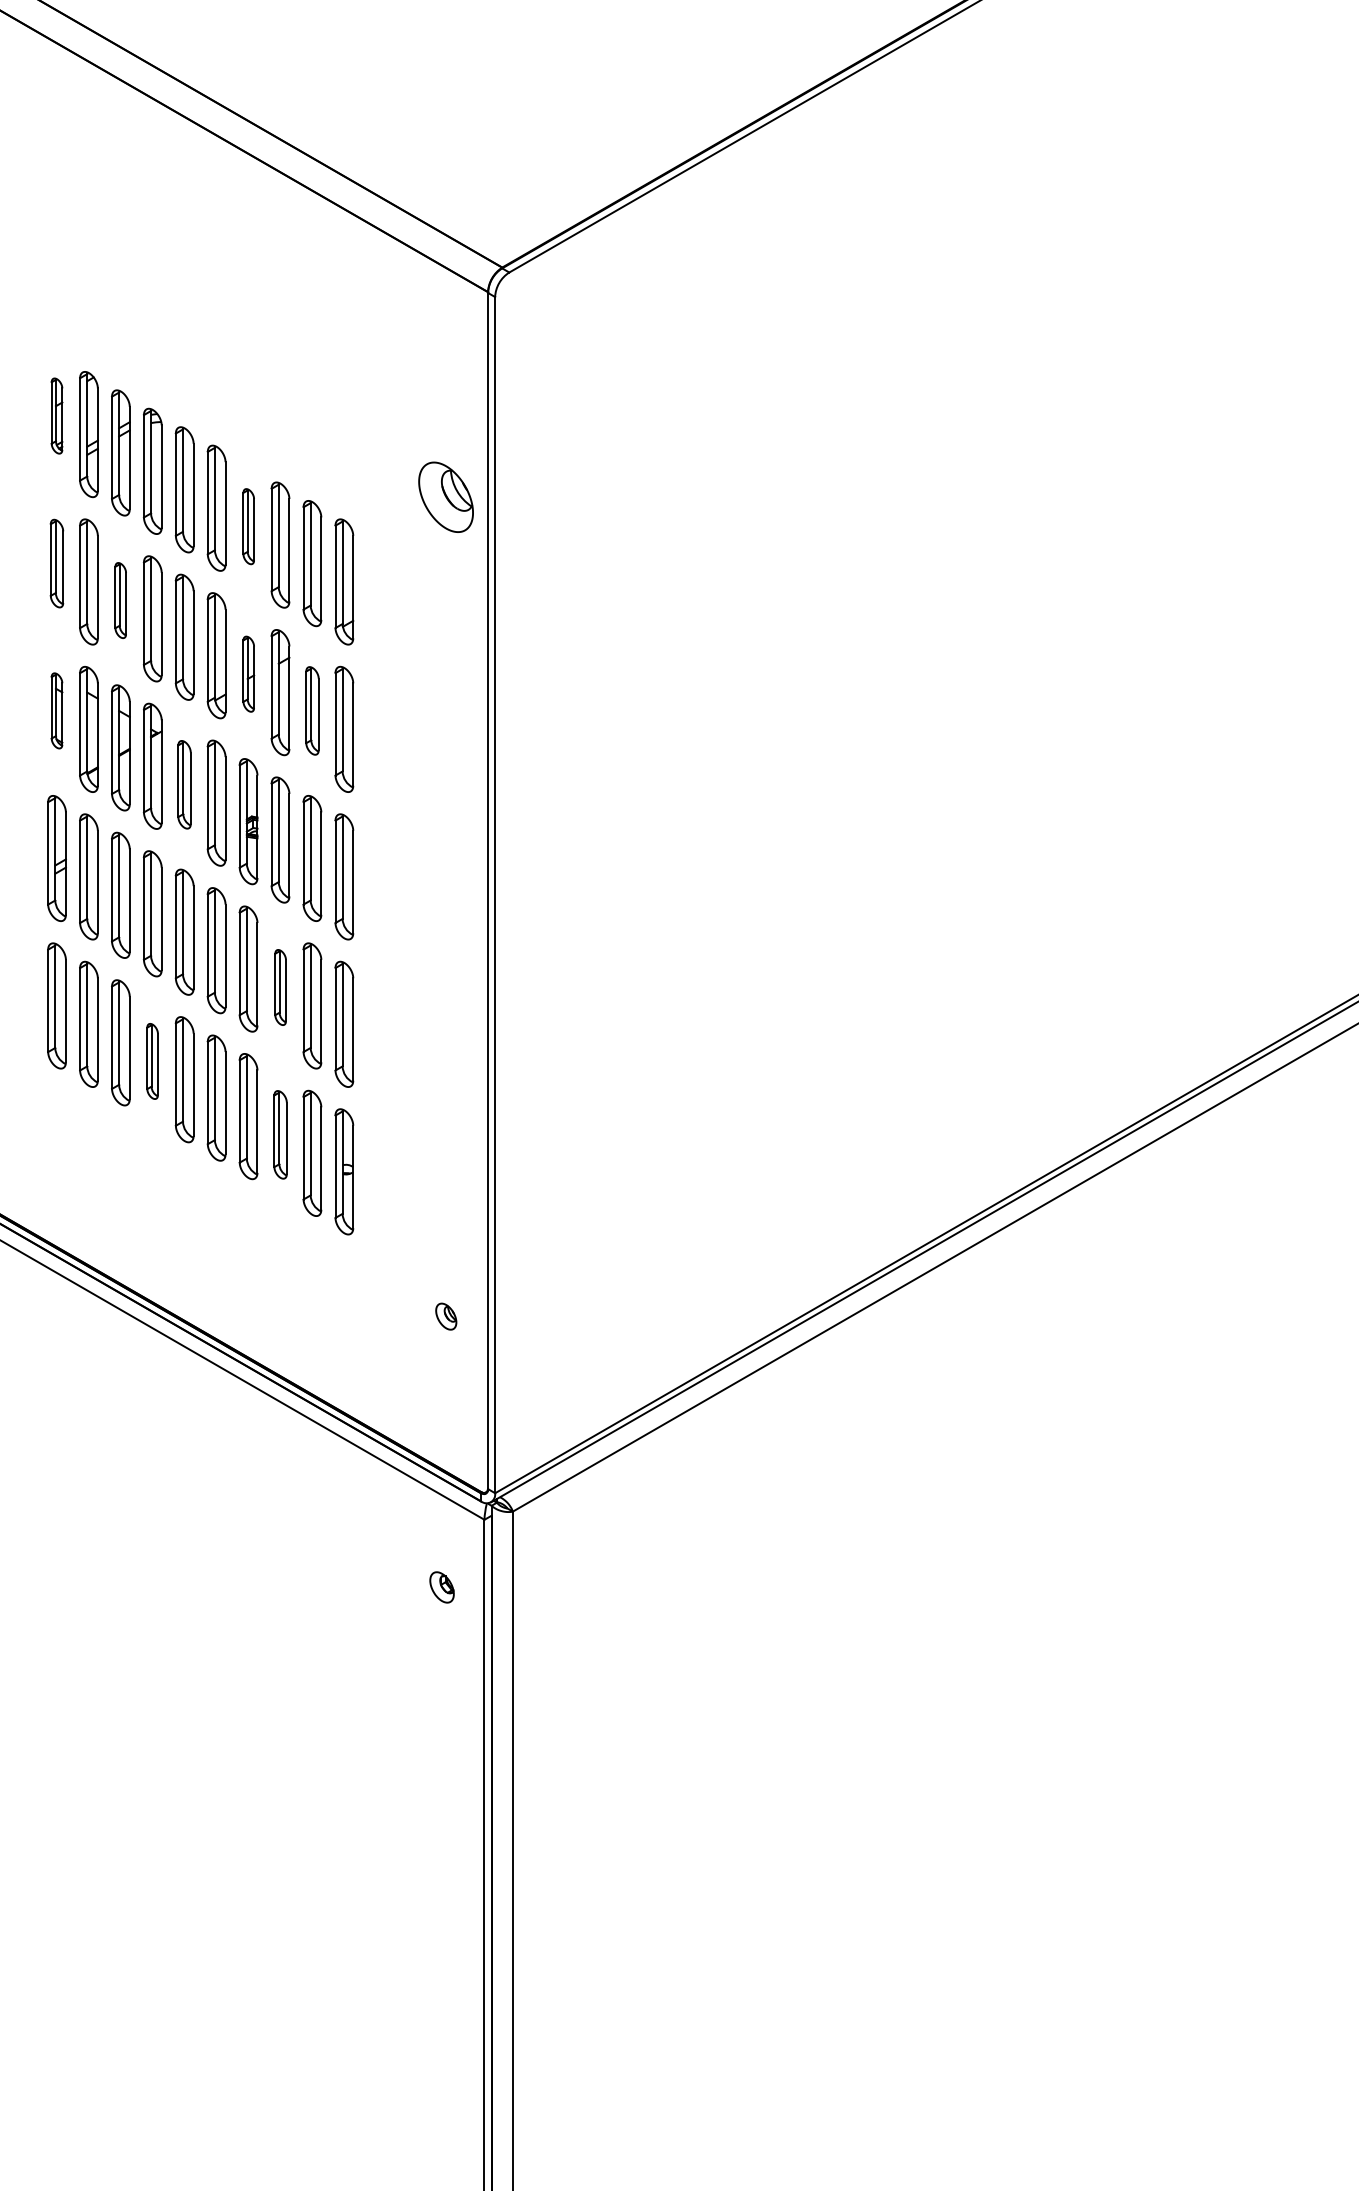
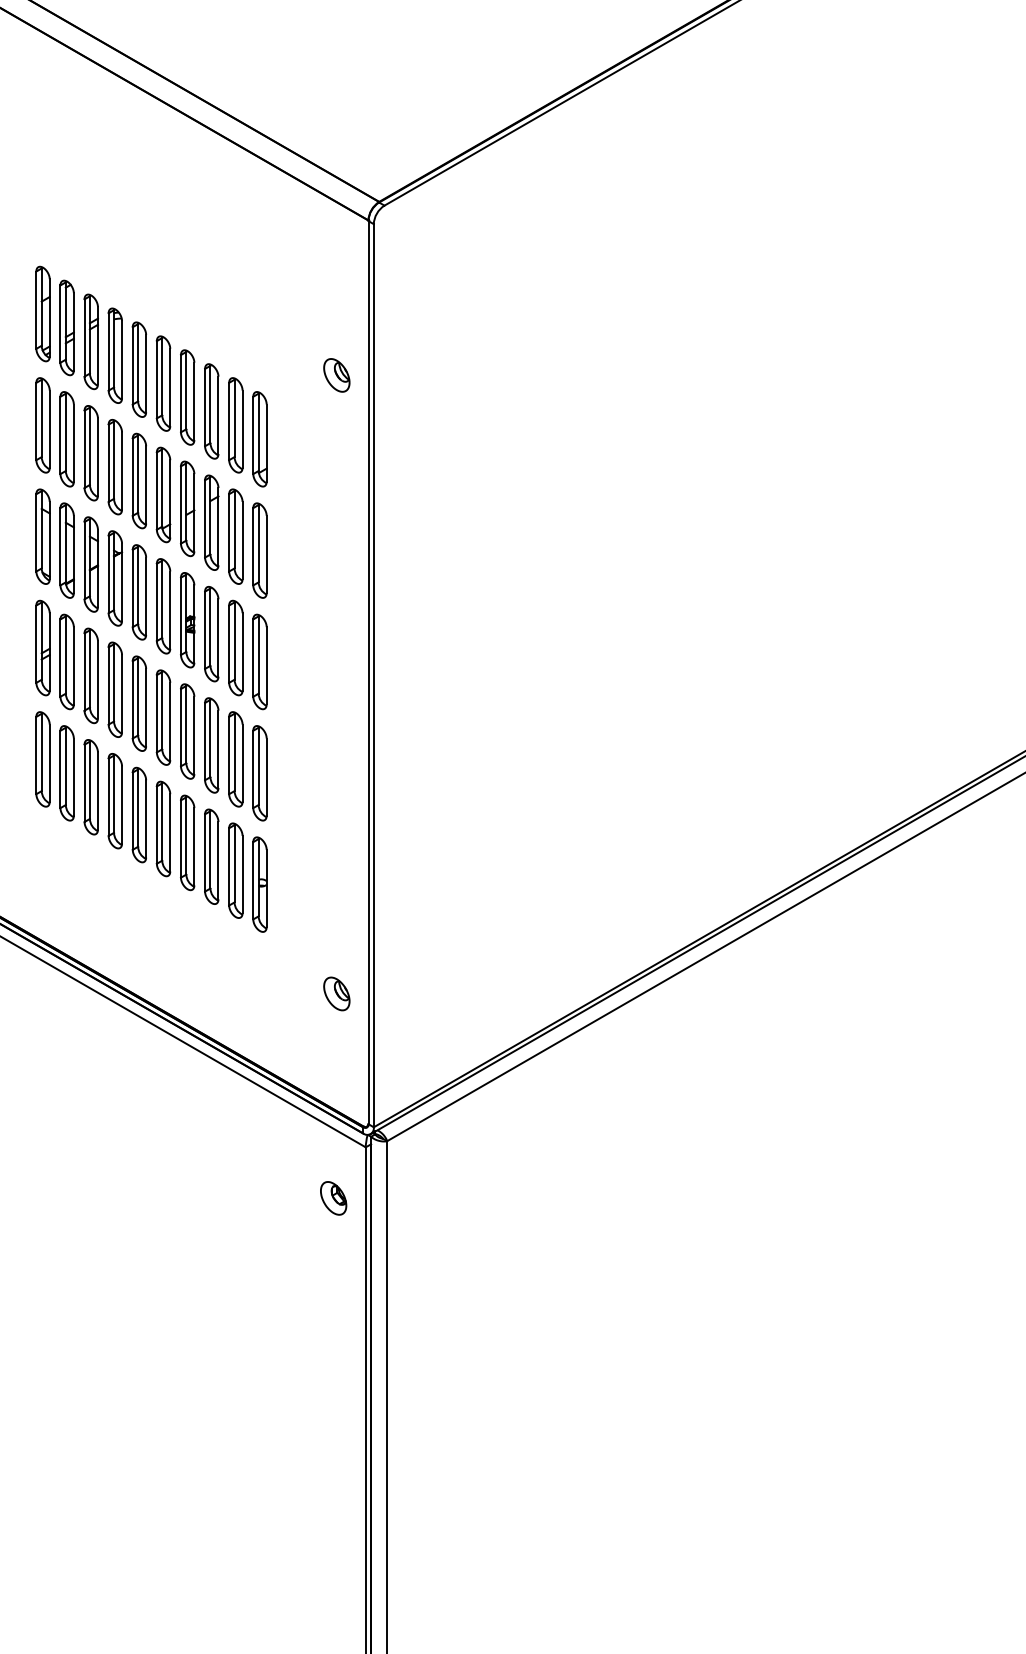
part: (56, 415) -> (42, 313), size x1.67
part: (445, 497) -> (336, 375), size x0.62
part: (248, 526) -> (187, 397), size x1.67
part: (56, 563) -> (42, 425), size x1.43
part: (119, 600) -> (90, 453), size x1.67
part: (248, 673) -> (187, 508), size x1.67
part: (56, 710) -> (42, 536), size x1.67
part: (311, 710) -> (235, 536), size x1.43
part: (183, 784) -> (138, 592), size x1.43
part: (280, 987) -> (211, 745), size x1.67
part: (151, 1061) -> (114, 801), size x1.67
part: (280, 1134) -> (211, 856), size x1.43
part: (445, 1316) -> (336, 993), size x1.67
part: (441, 1587) -> (333, 1198), size x1.43

